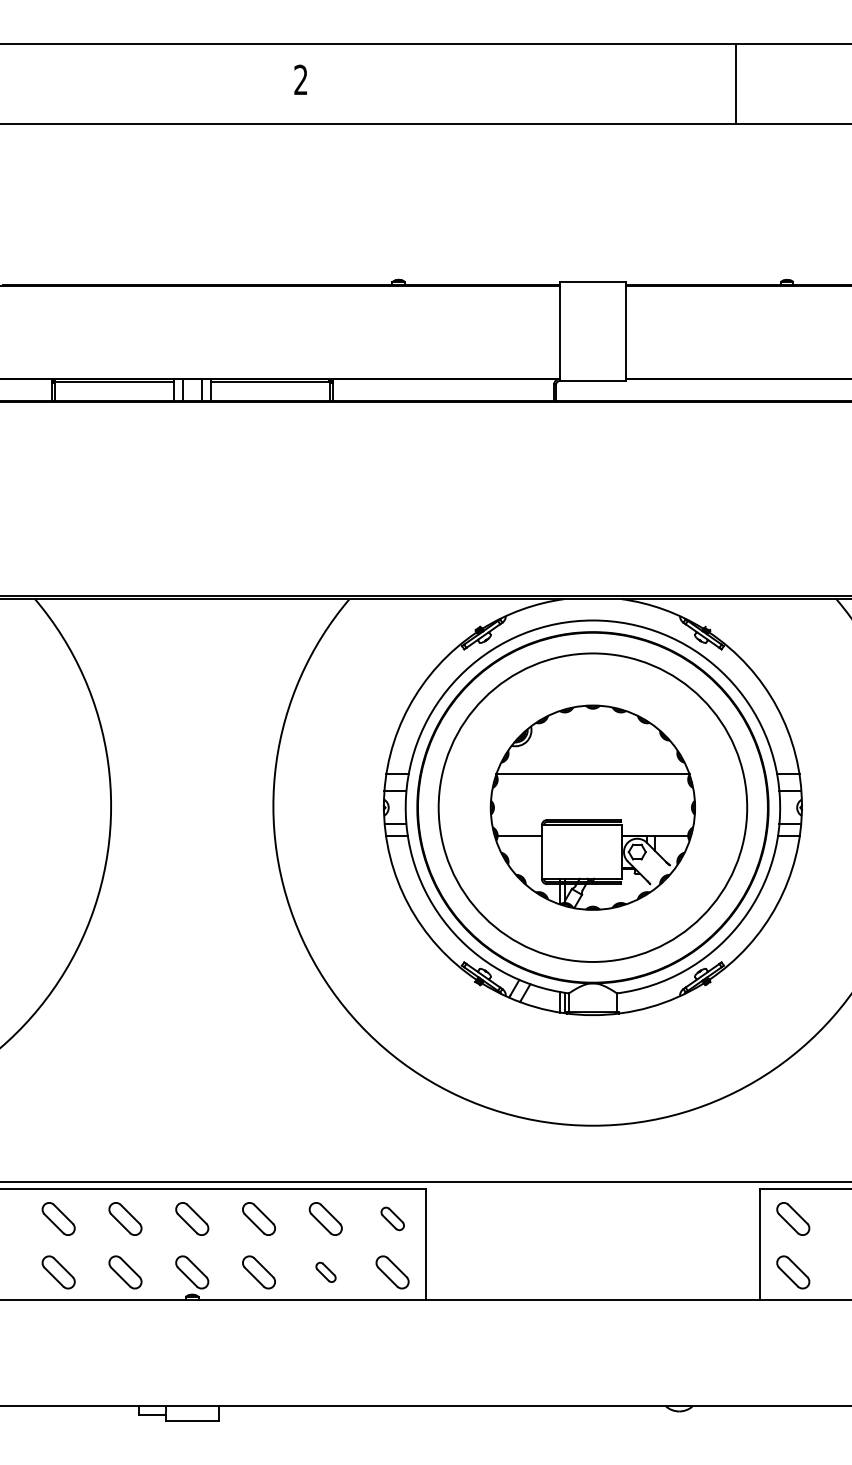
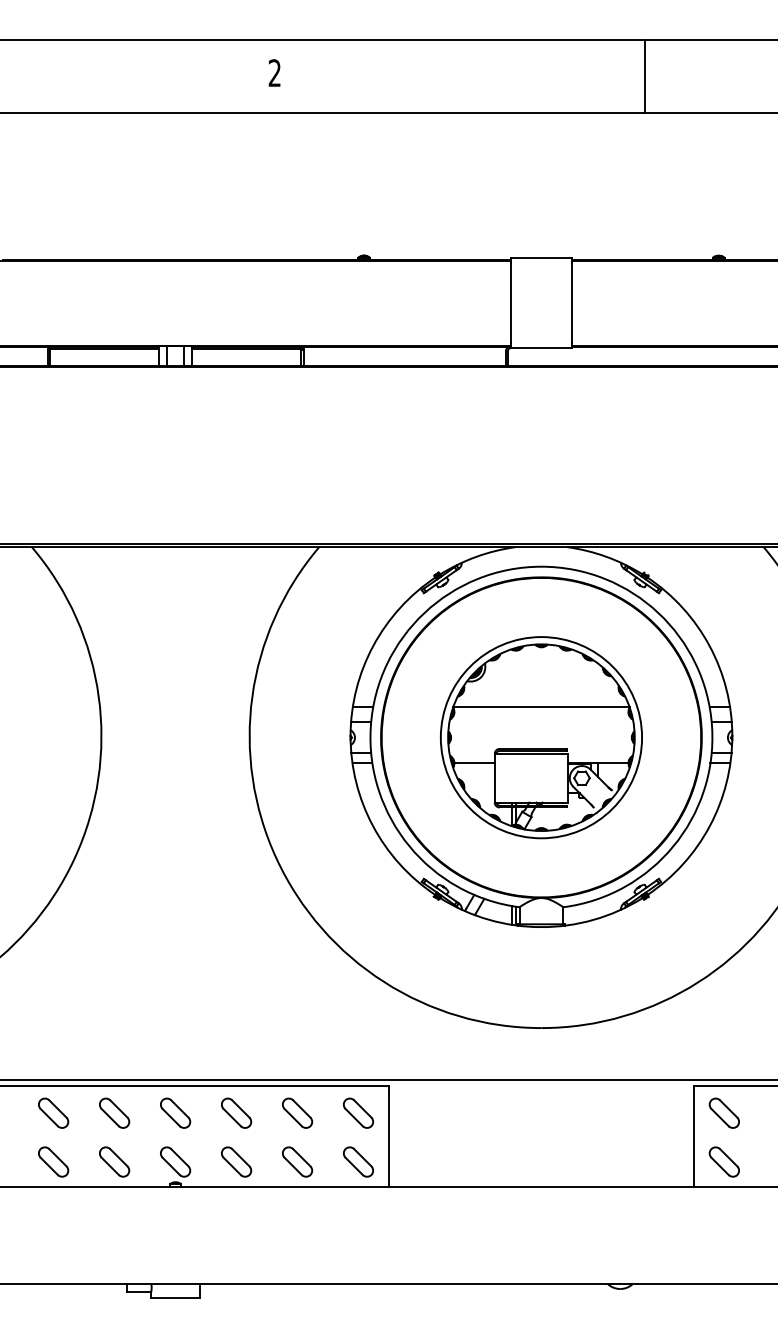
line: (736, 83) -> (645, 76), moved
circle: (593, 807) -> (541, 737), size x0.71
part: (392, 1218) -> (358, 1112), size x1.43
part: (325, 1271) -> (297, 1161), size x1.67

